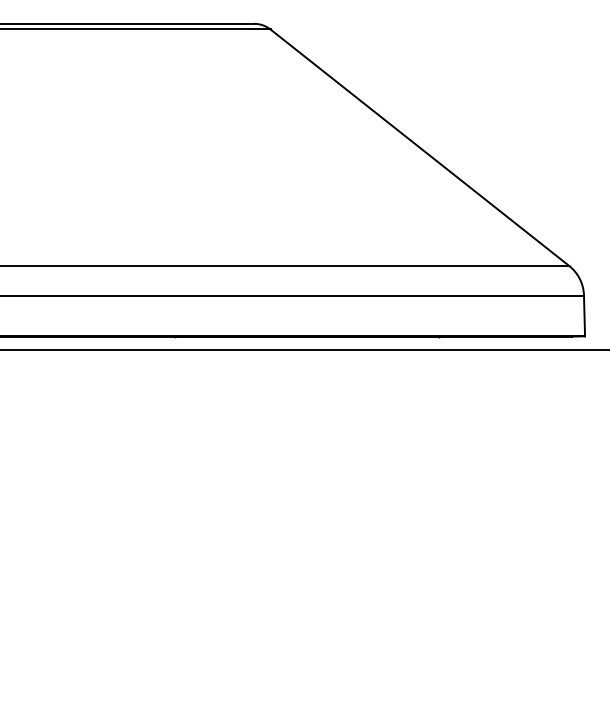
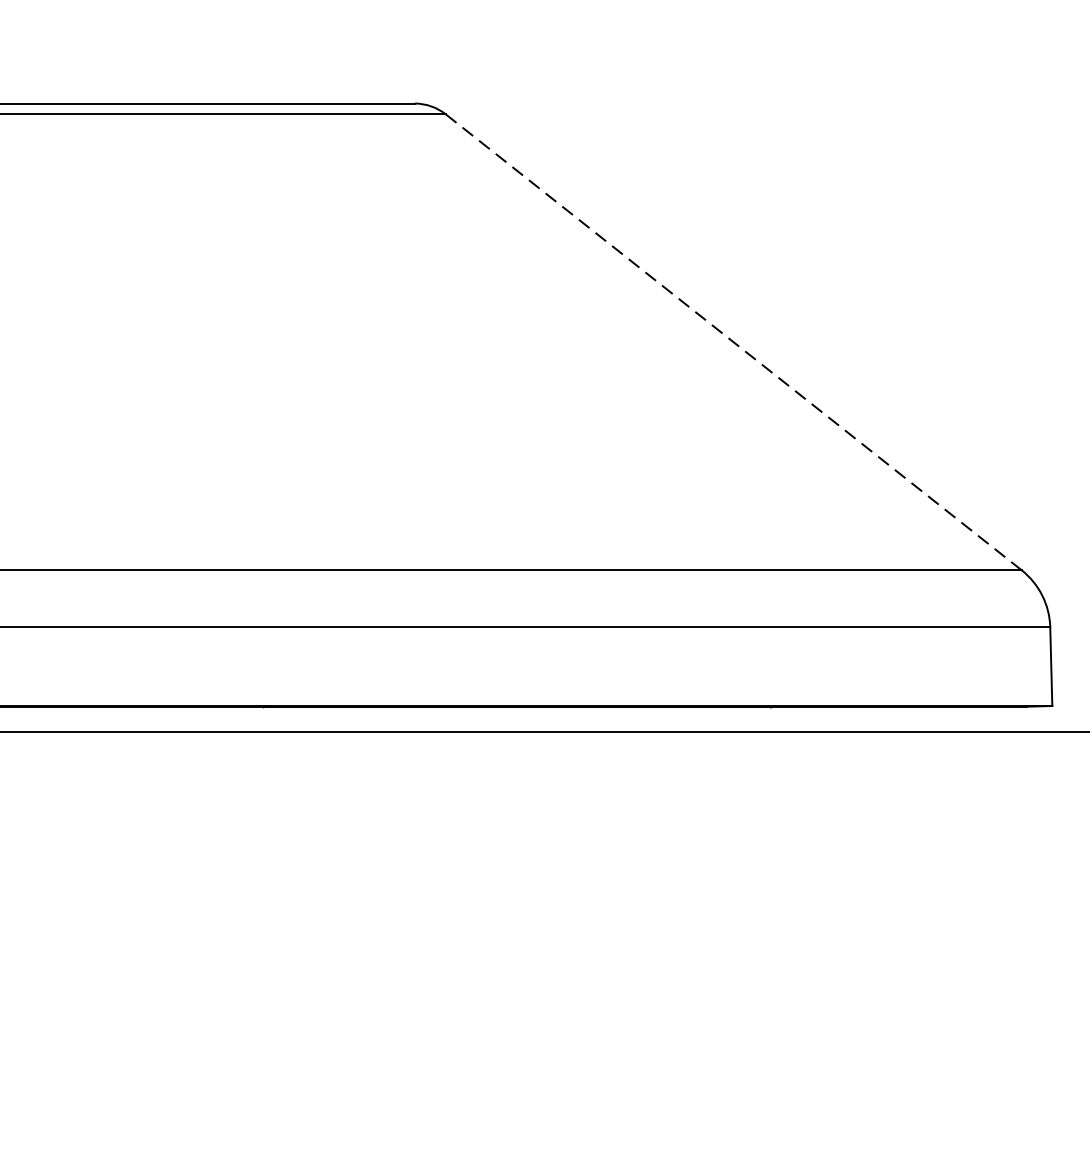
line: (420, 148) -> (735, 343), solid -> dashed

